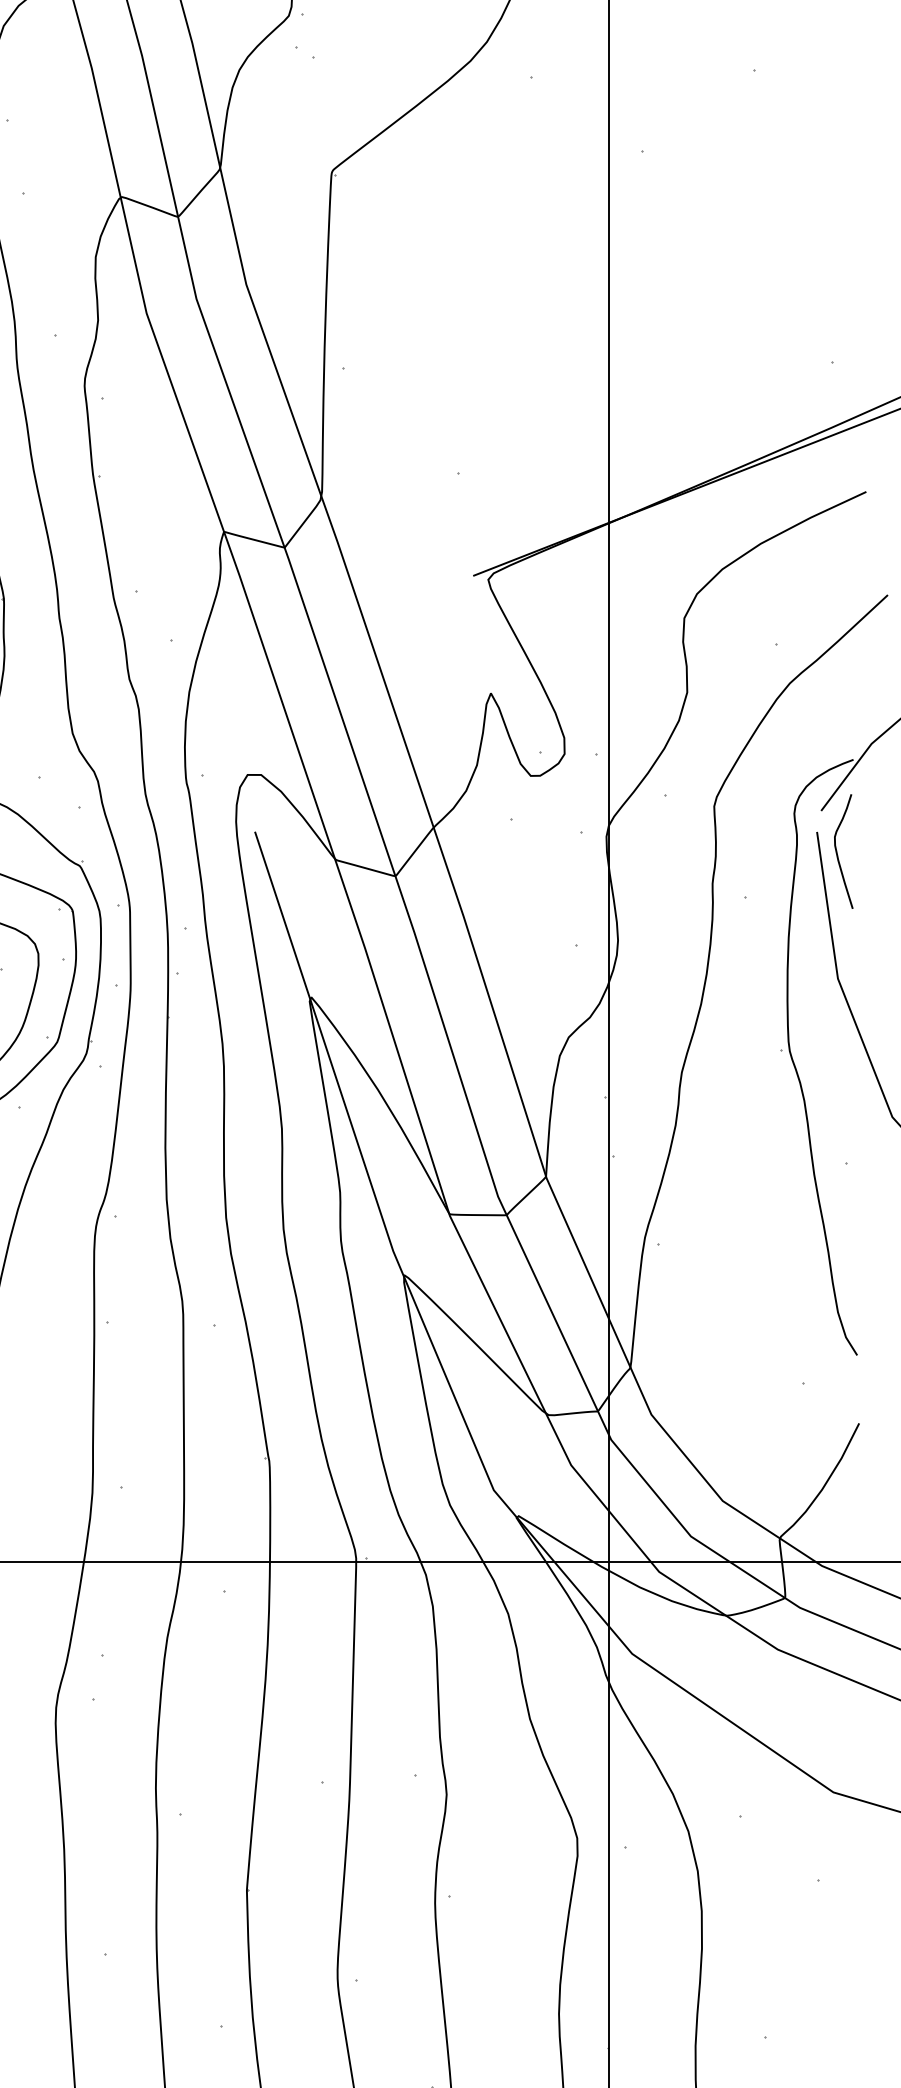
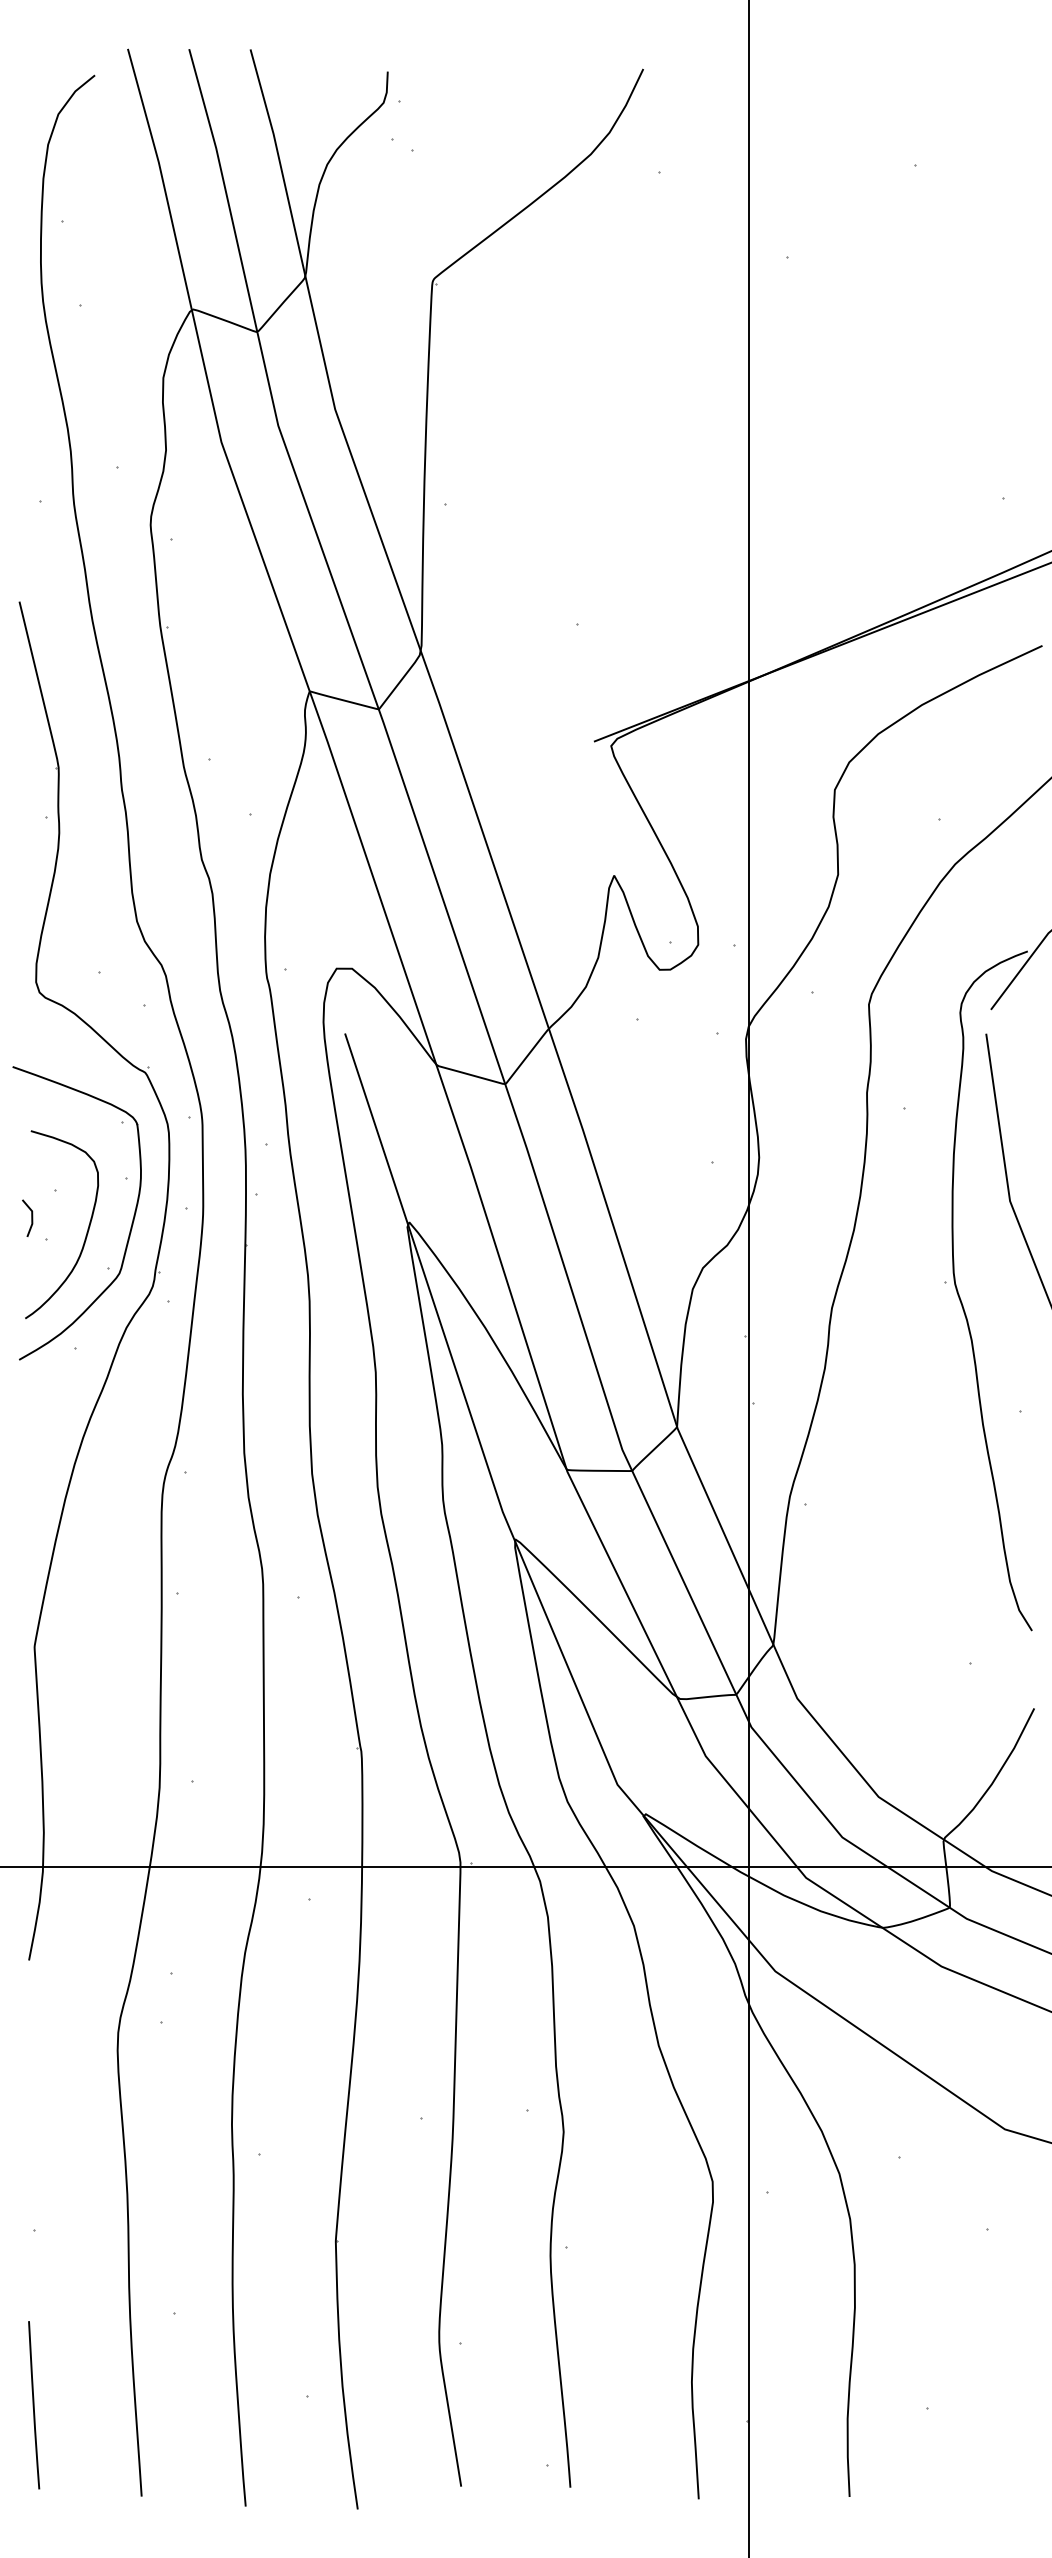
curve: (837, 851) -> (1009, 1055), removed

